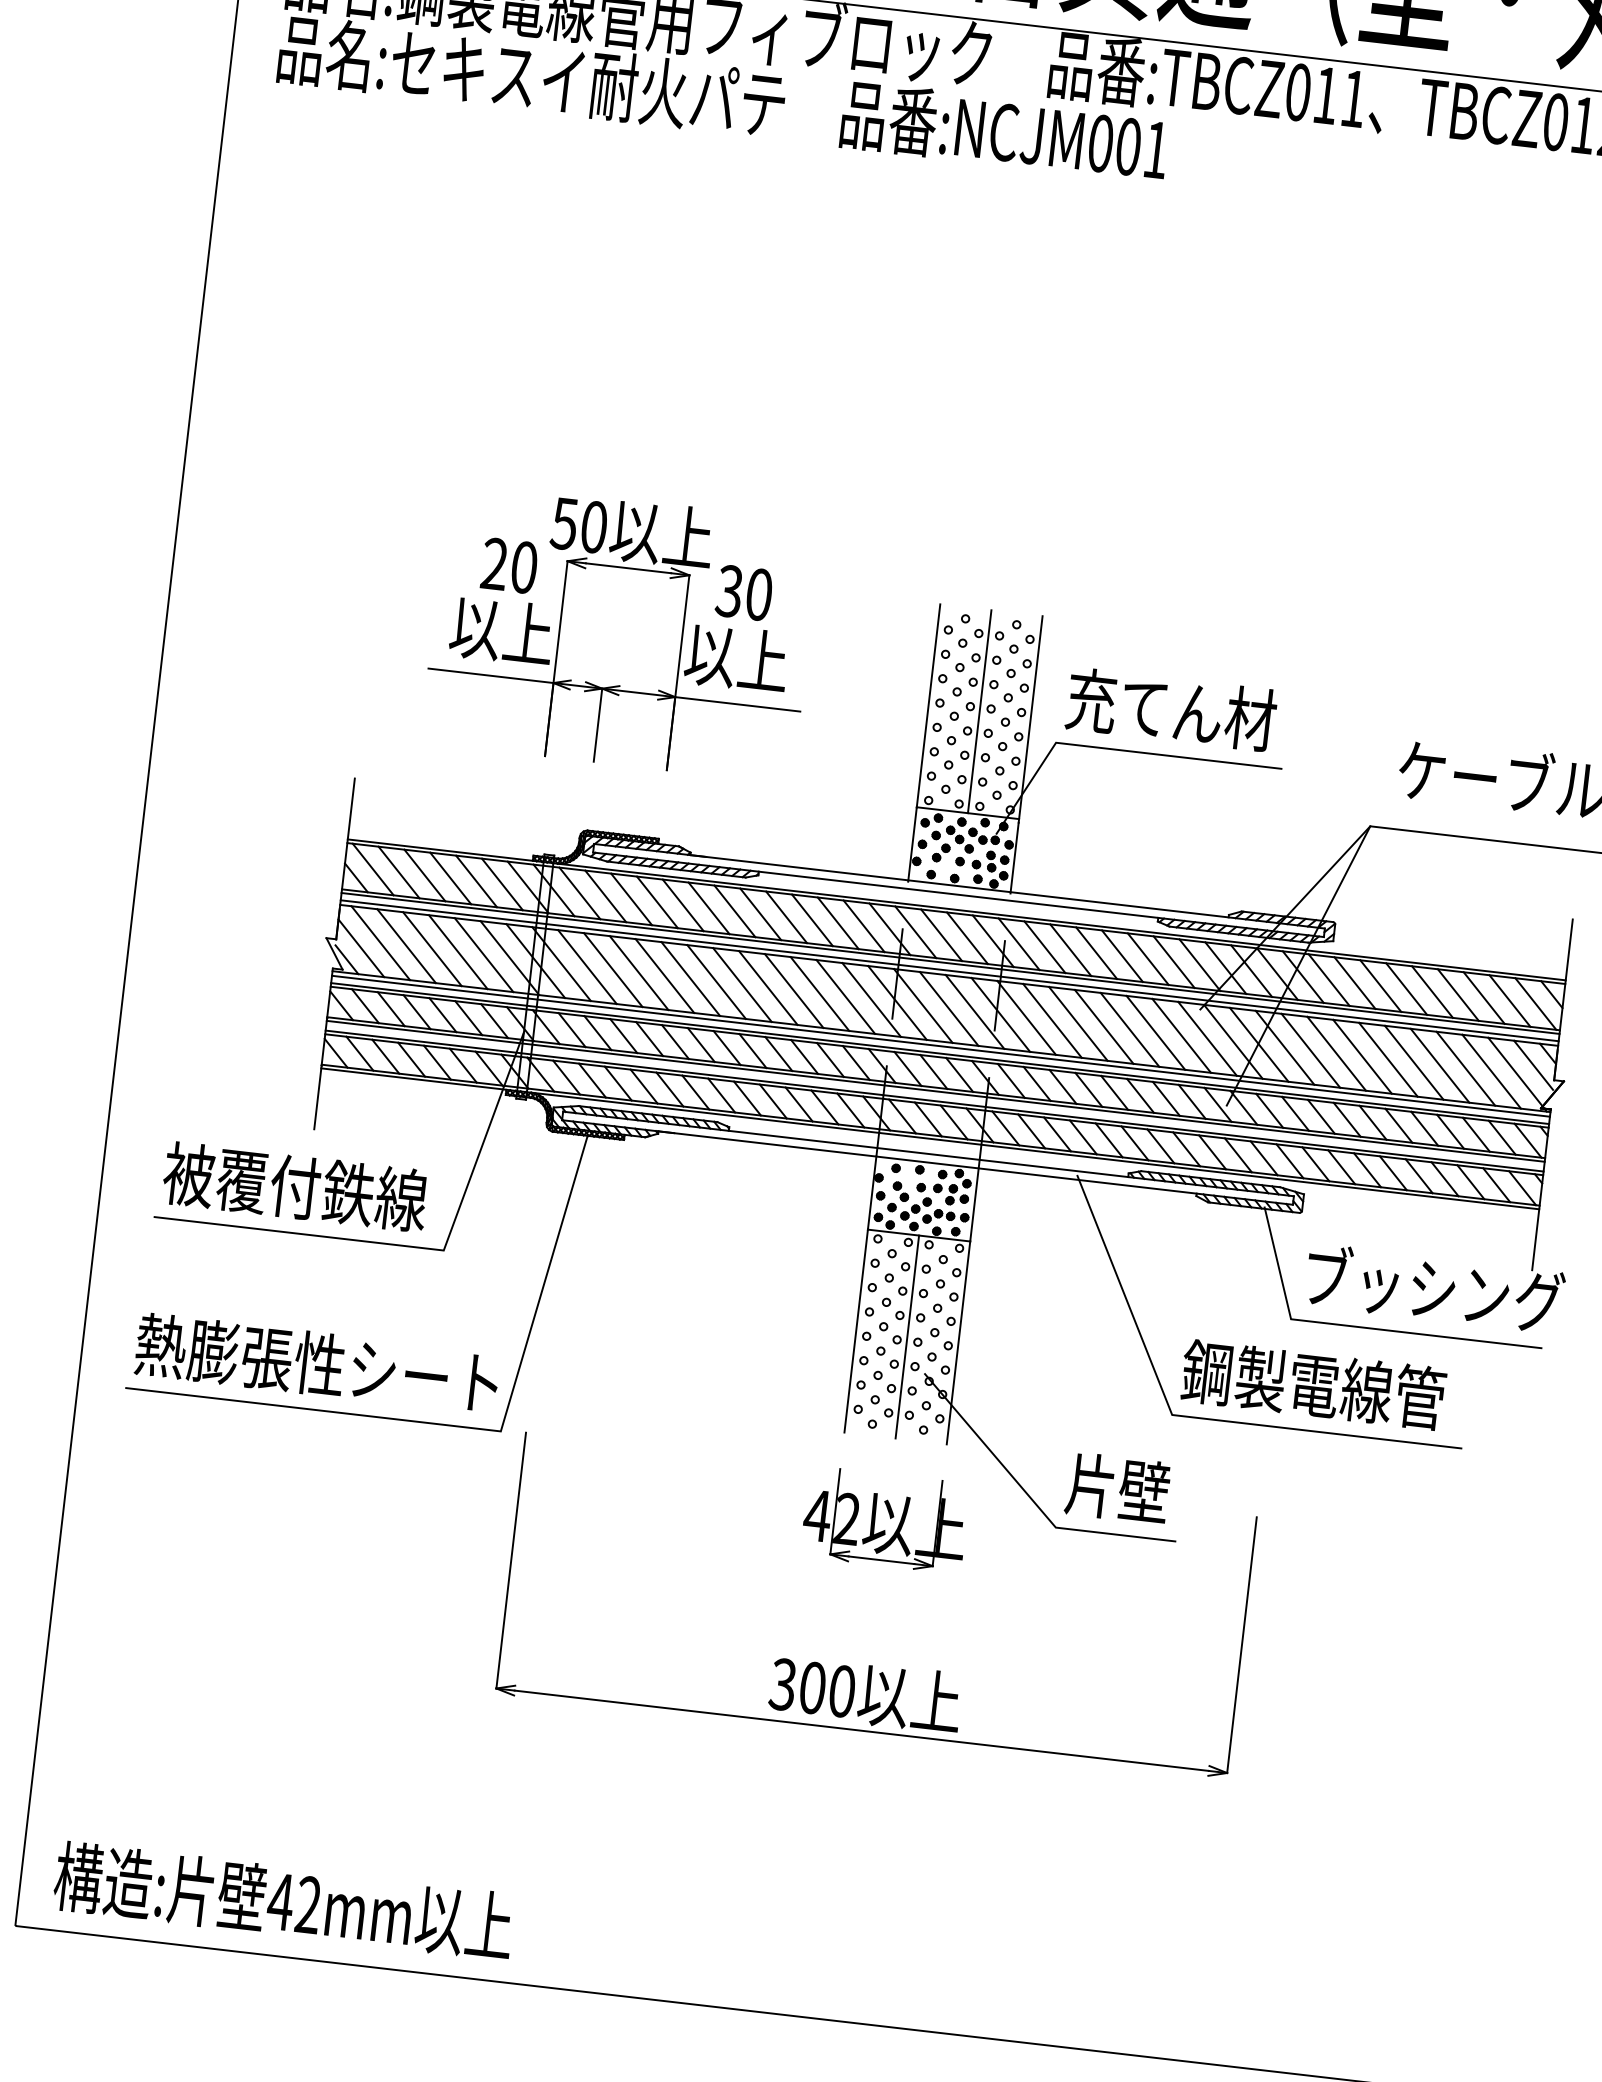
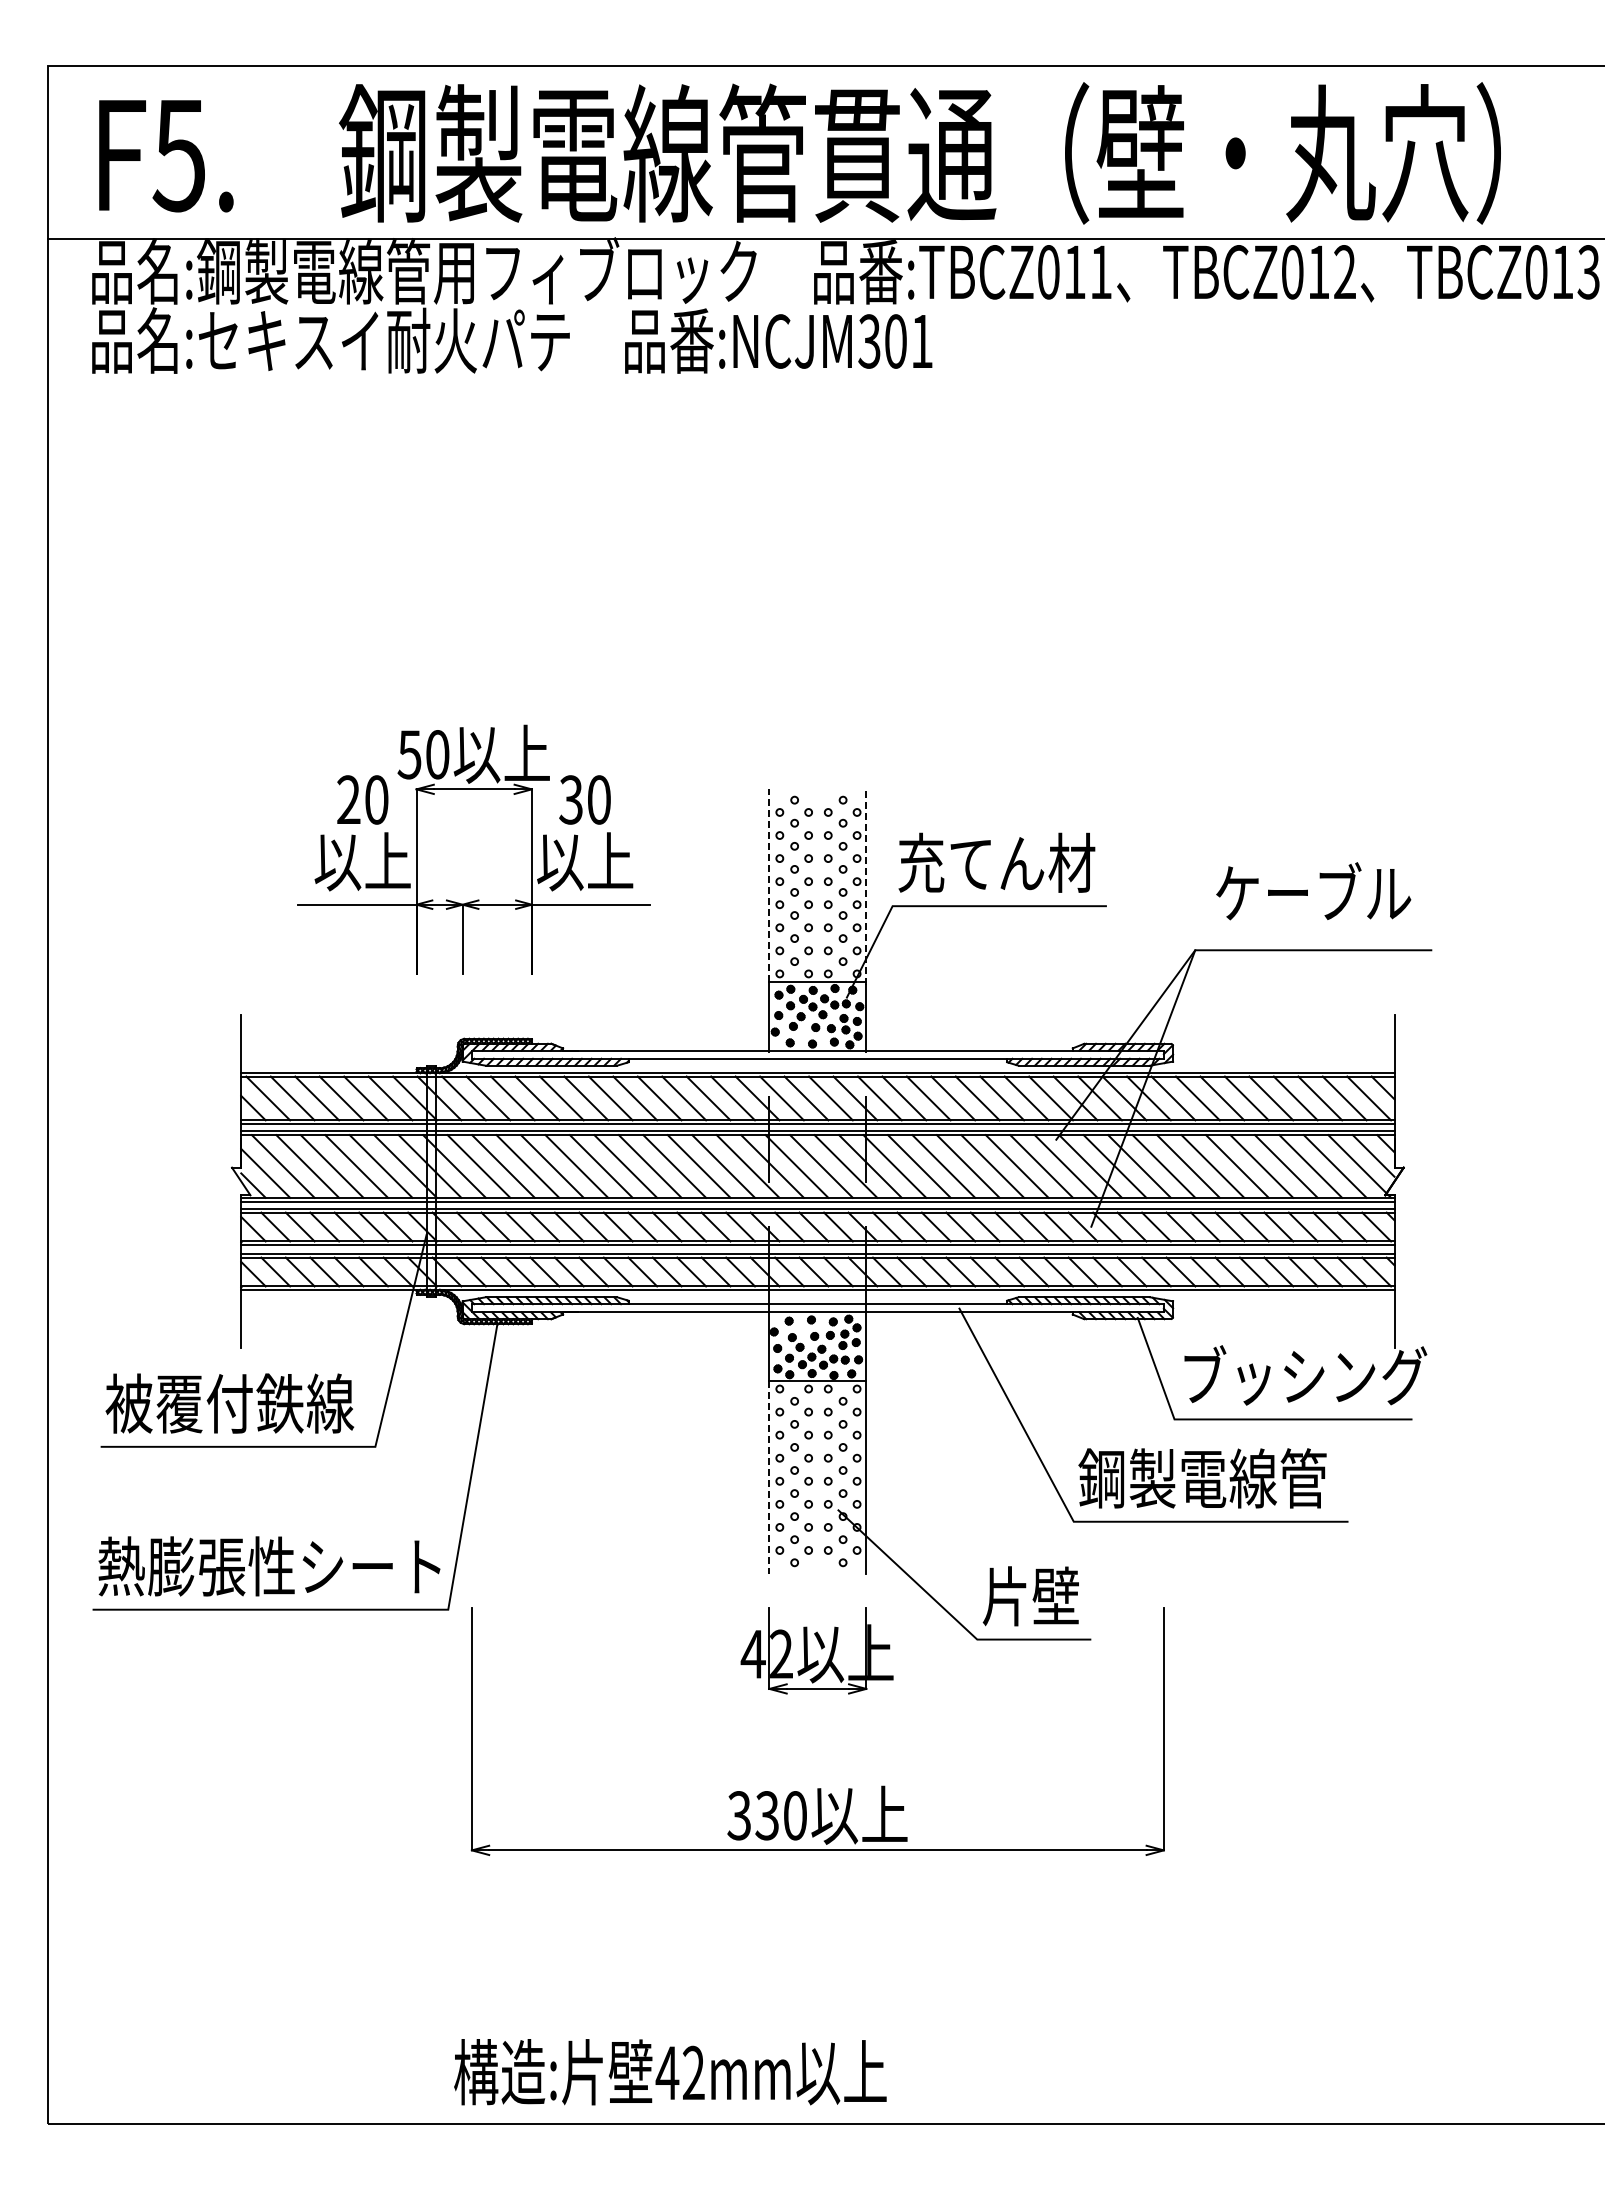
text: (1100, 143) -> (869, 341), :NCJM001 -> :NCJM301
line: (928, 705) -> (769, 885), solid -> dashed
line: (979, 711) -> (817, 885), removed
line: (1030, 719) -> (866, 887), solid -> dashed
line: (856, 1332) -> (769, 1478), solid -> dashed
line: (906, 1336) -> (817, 1477), removed
text: (811, 1687) -> (766, 1815), 300 -> 330
text: (284, 1901) -> (670, 2072), moved

